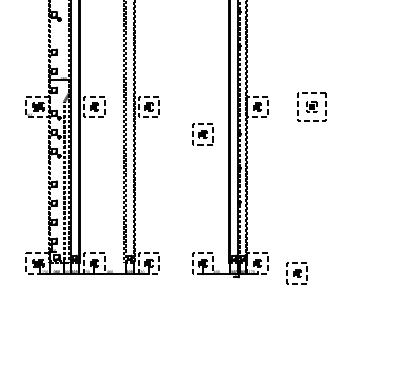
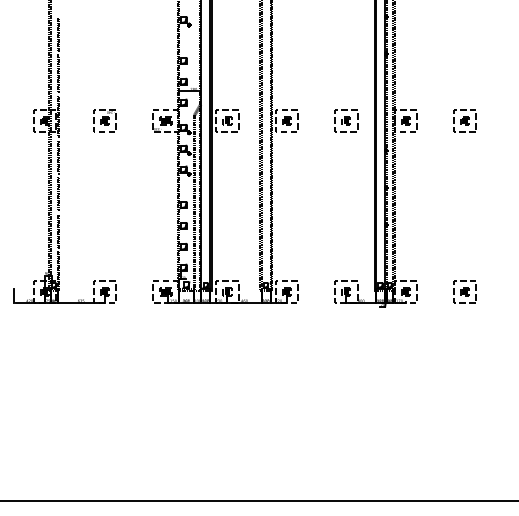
part: (311, 106) -> (464, 120), size x0.71
part: (203, 134) -> (346, 120), moved
part: (296, 273) -> (464, 291), moved

